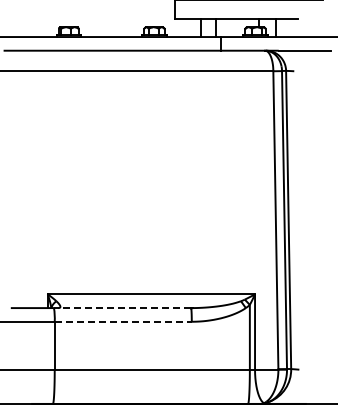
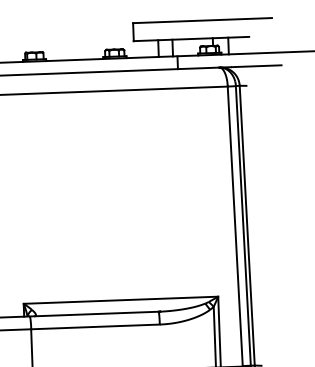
line: (122, 308) -> (94, 314), dashed -> solid
line: (123, 321) -> (95, 326), dashed -> solid

